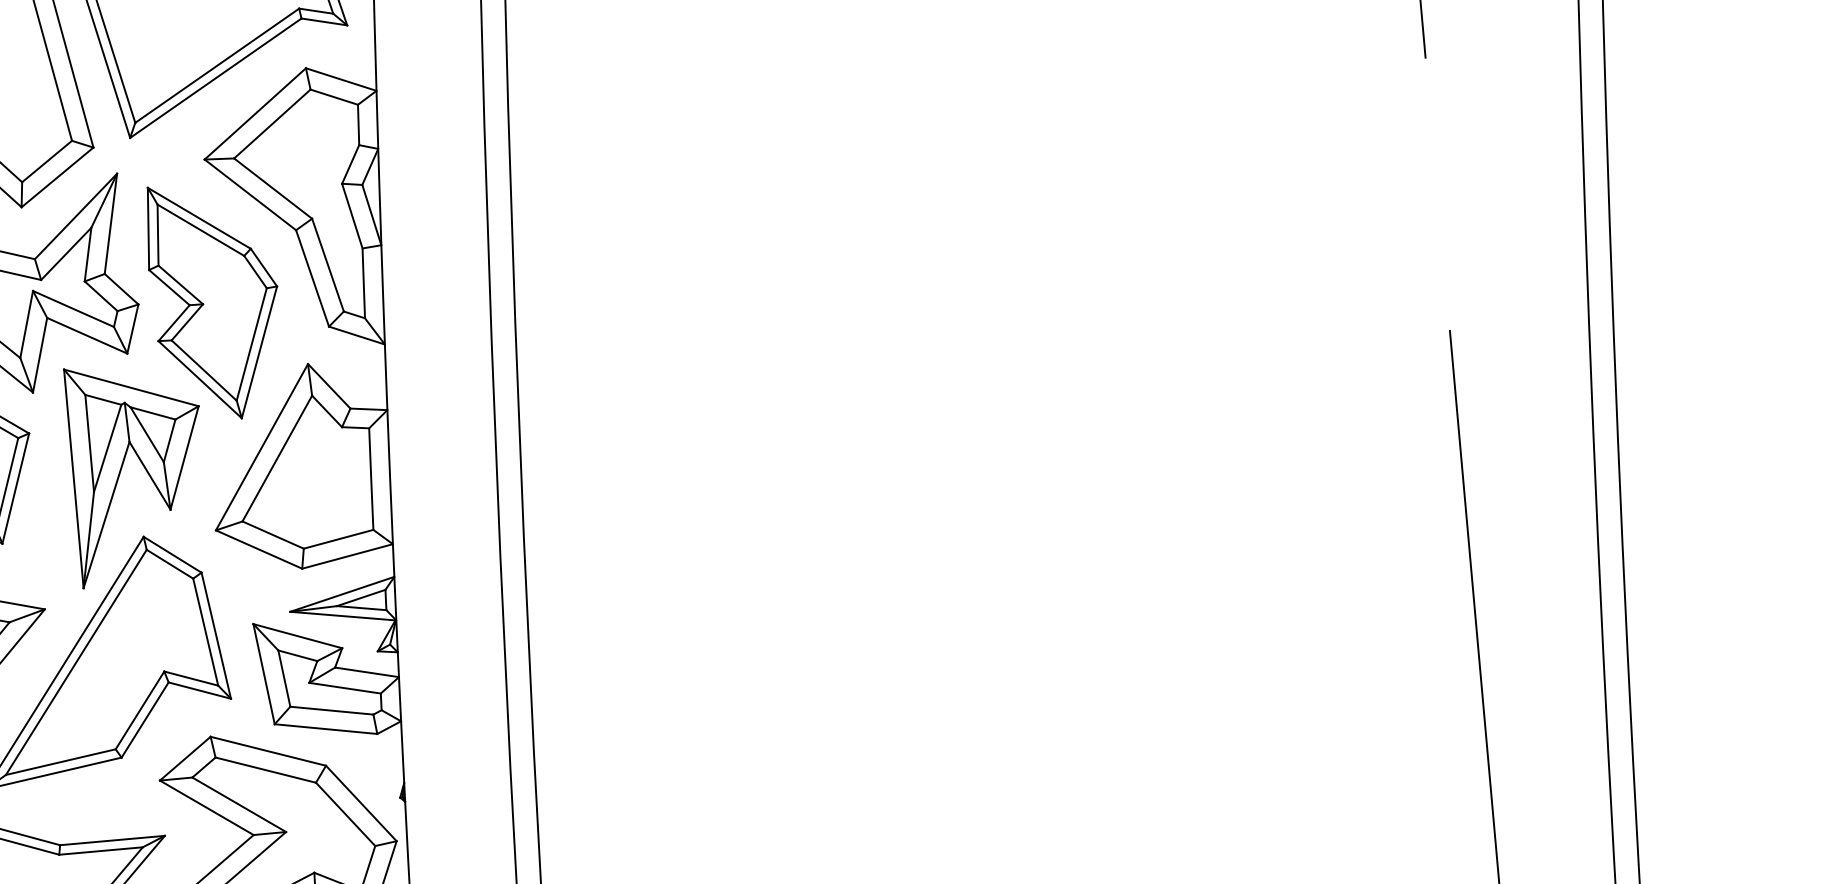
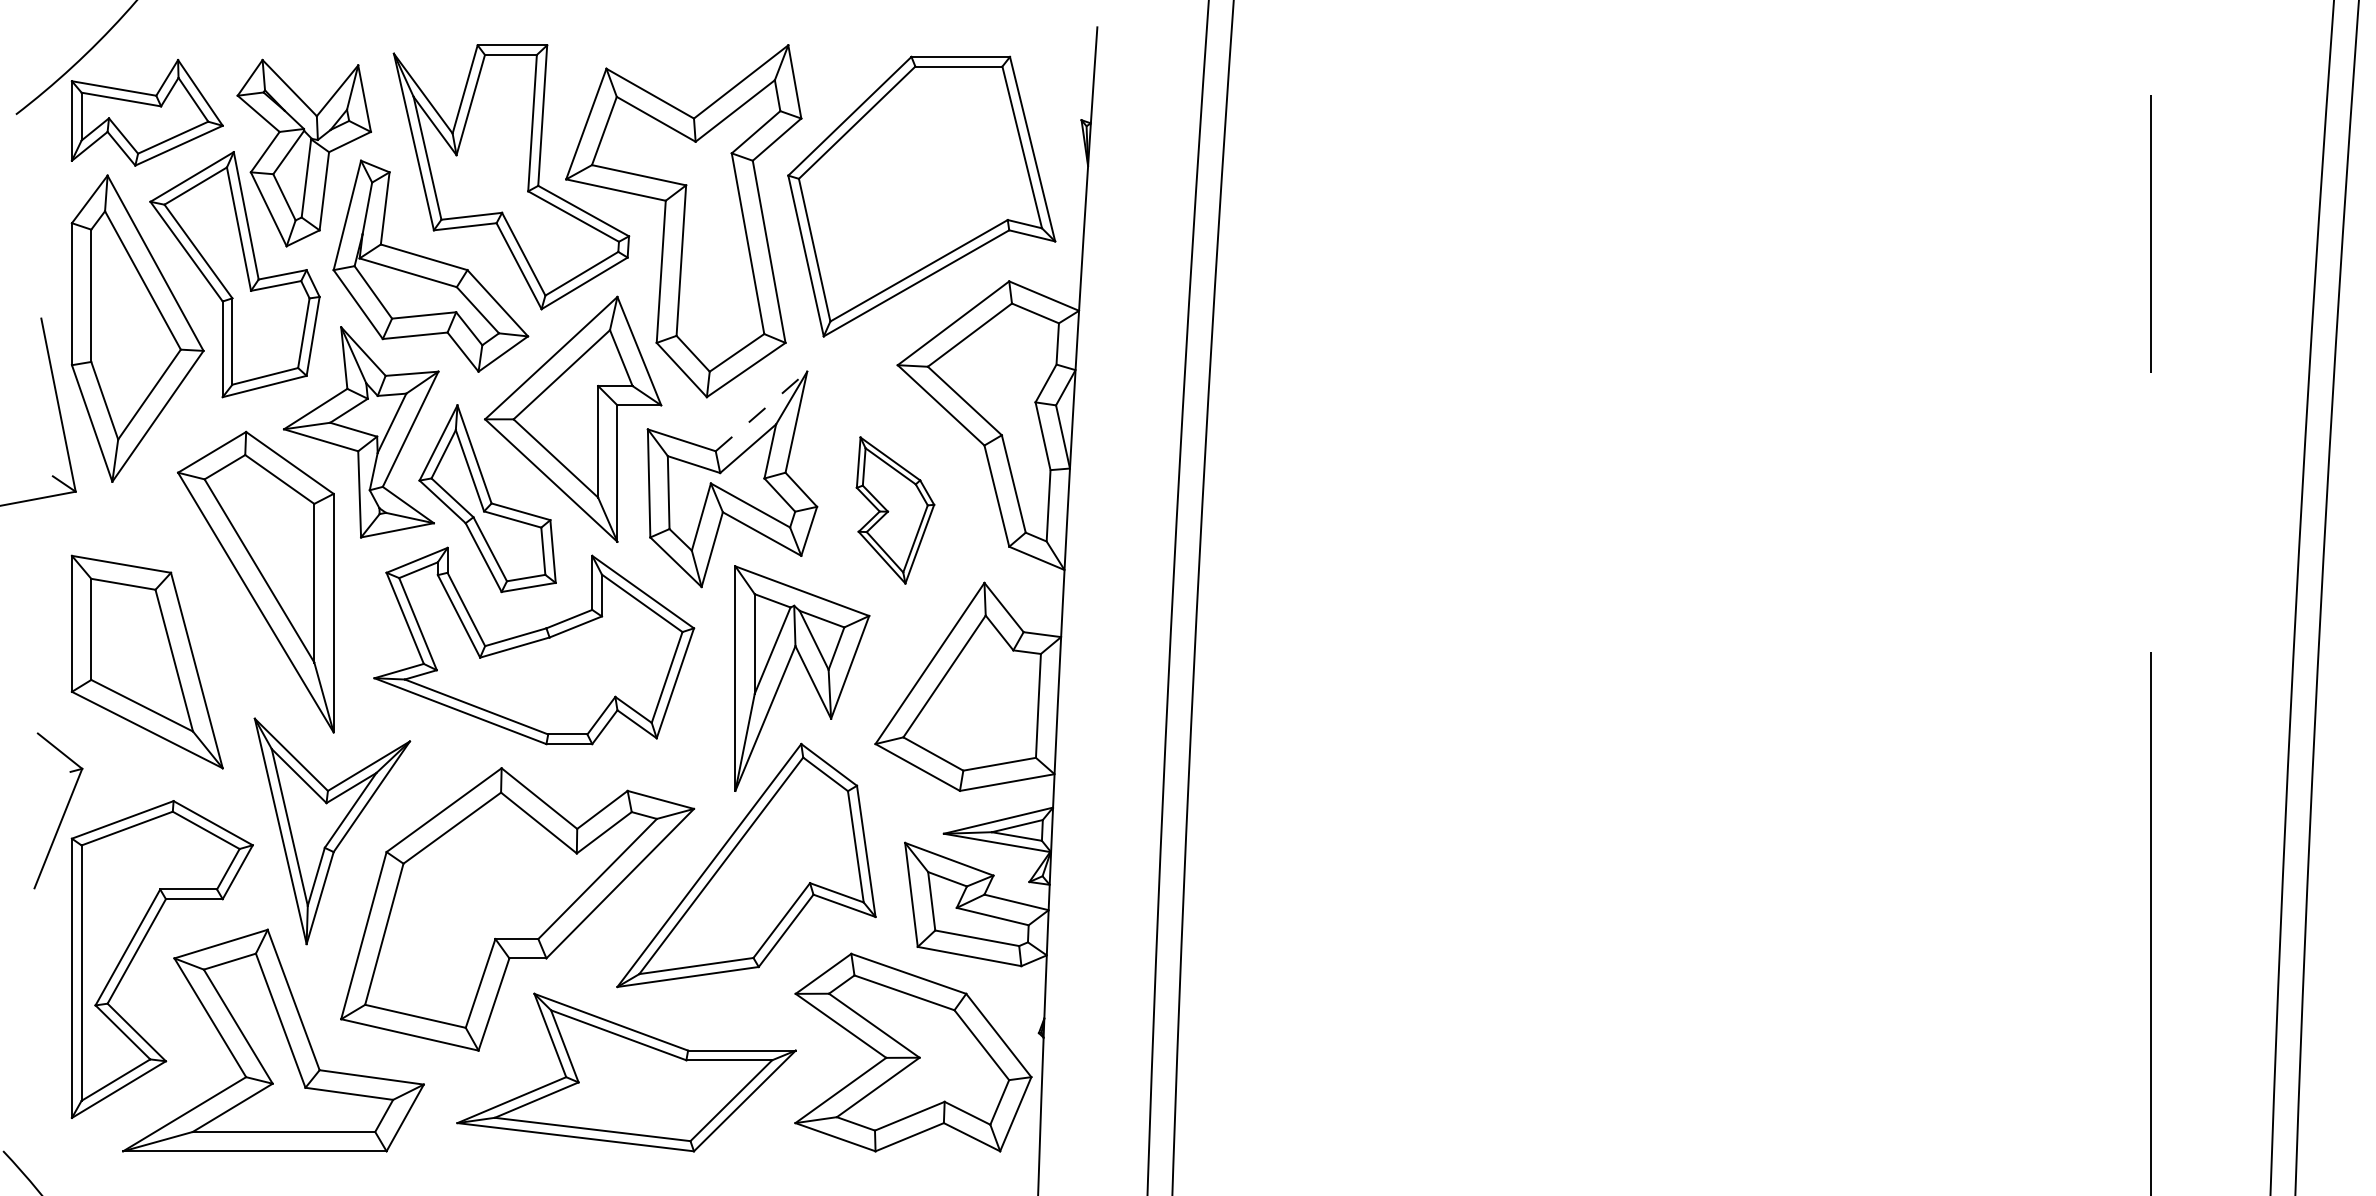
line: (76, 216) -> (761, 411), solid -> dashed
part: (215, 301) -> (895, 510), size x0.6

